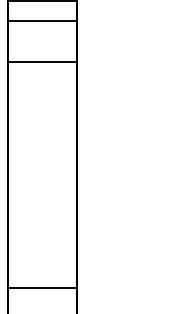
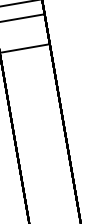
line: (41, 288) -> (52, 213), removed

